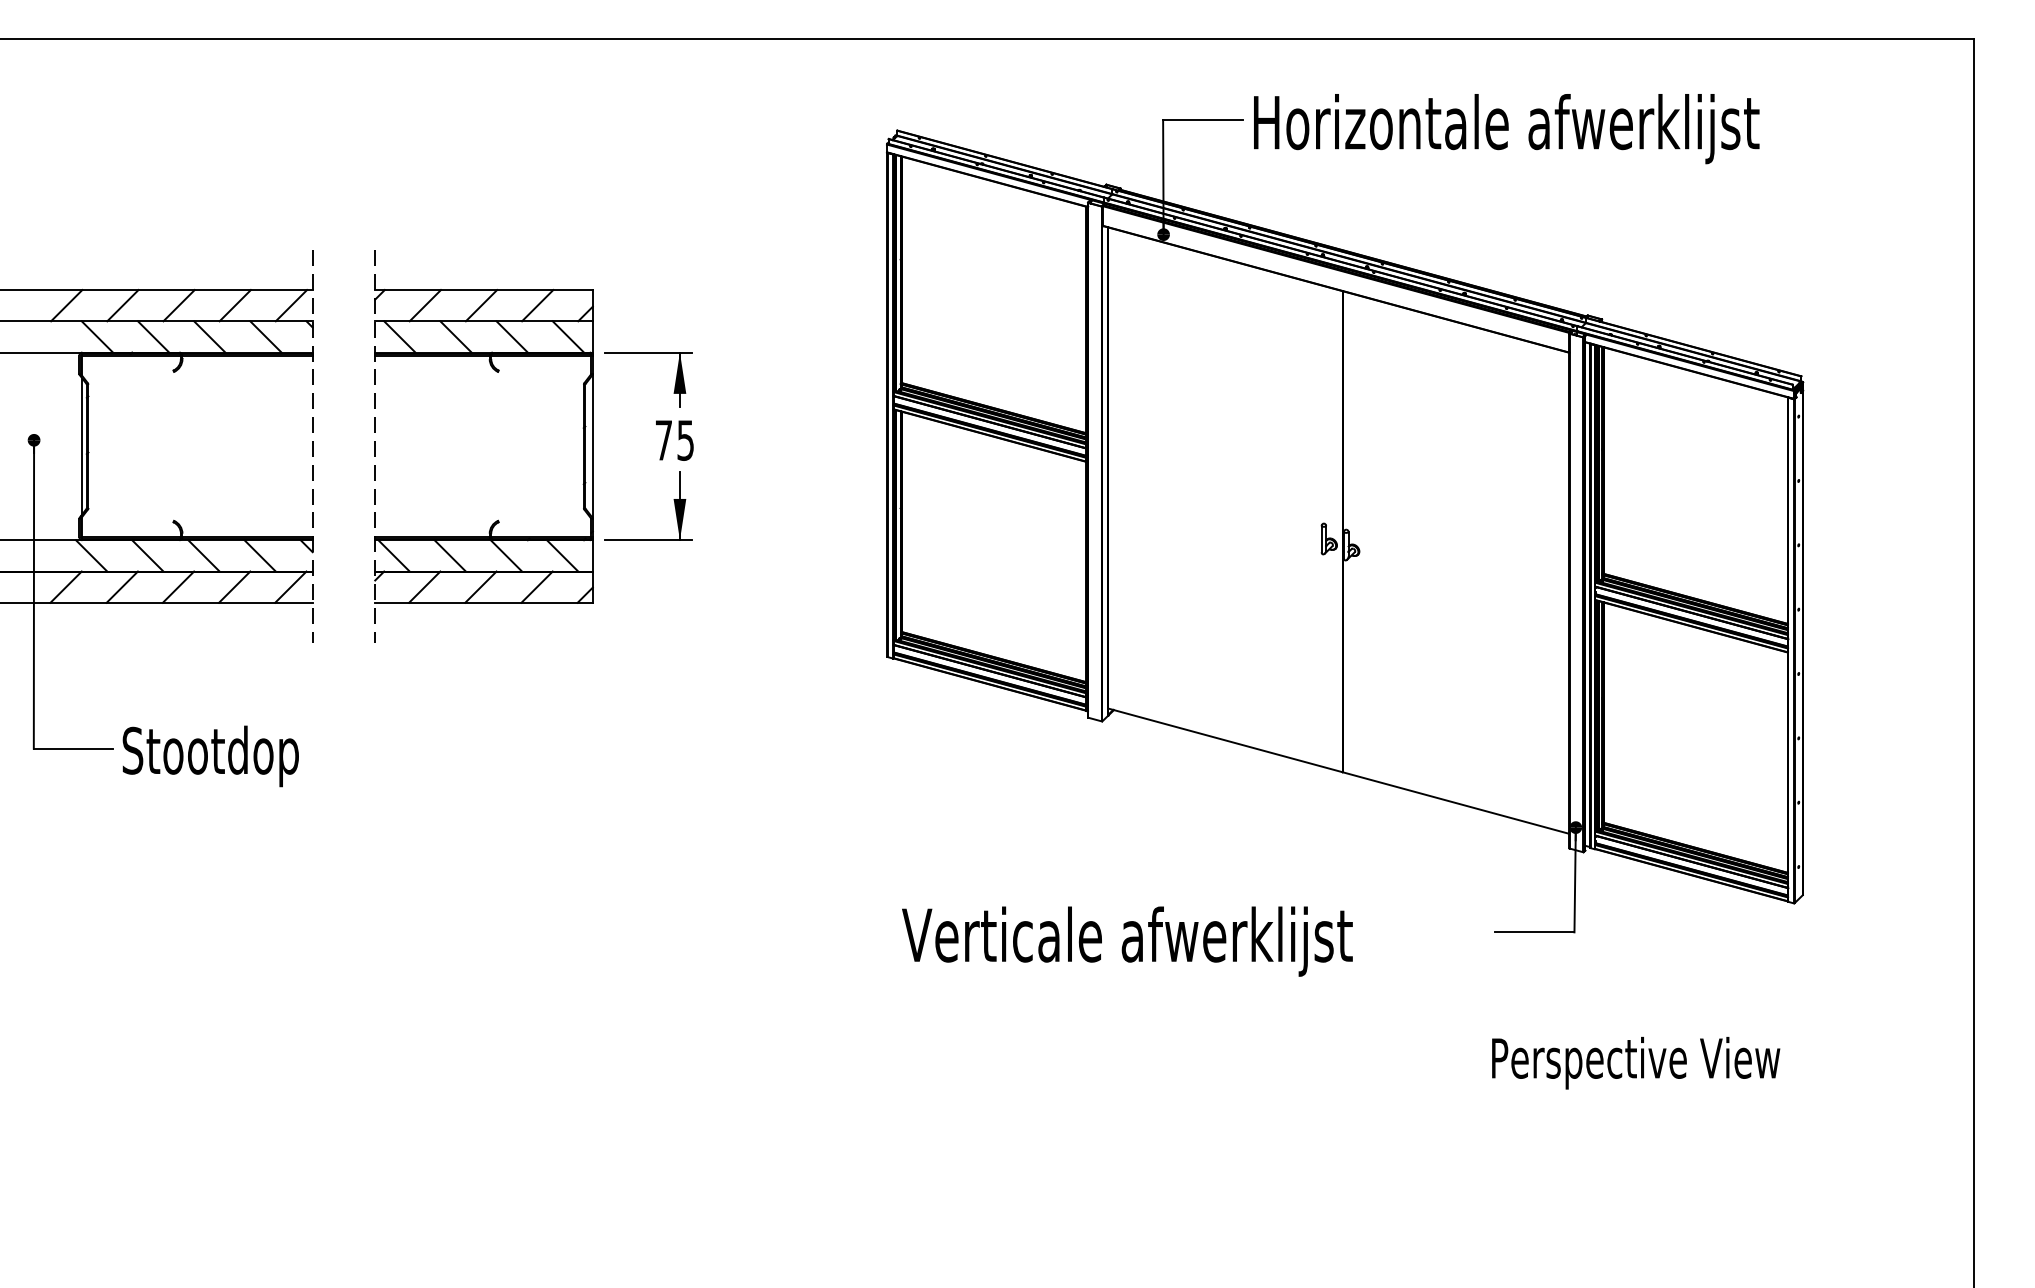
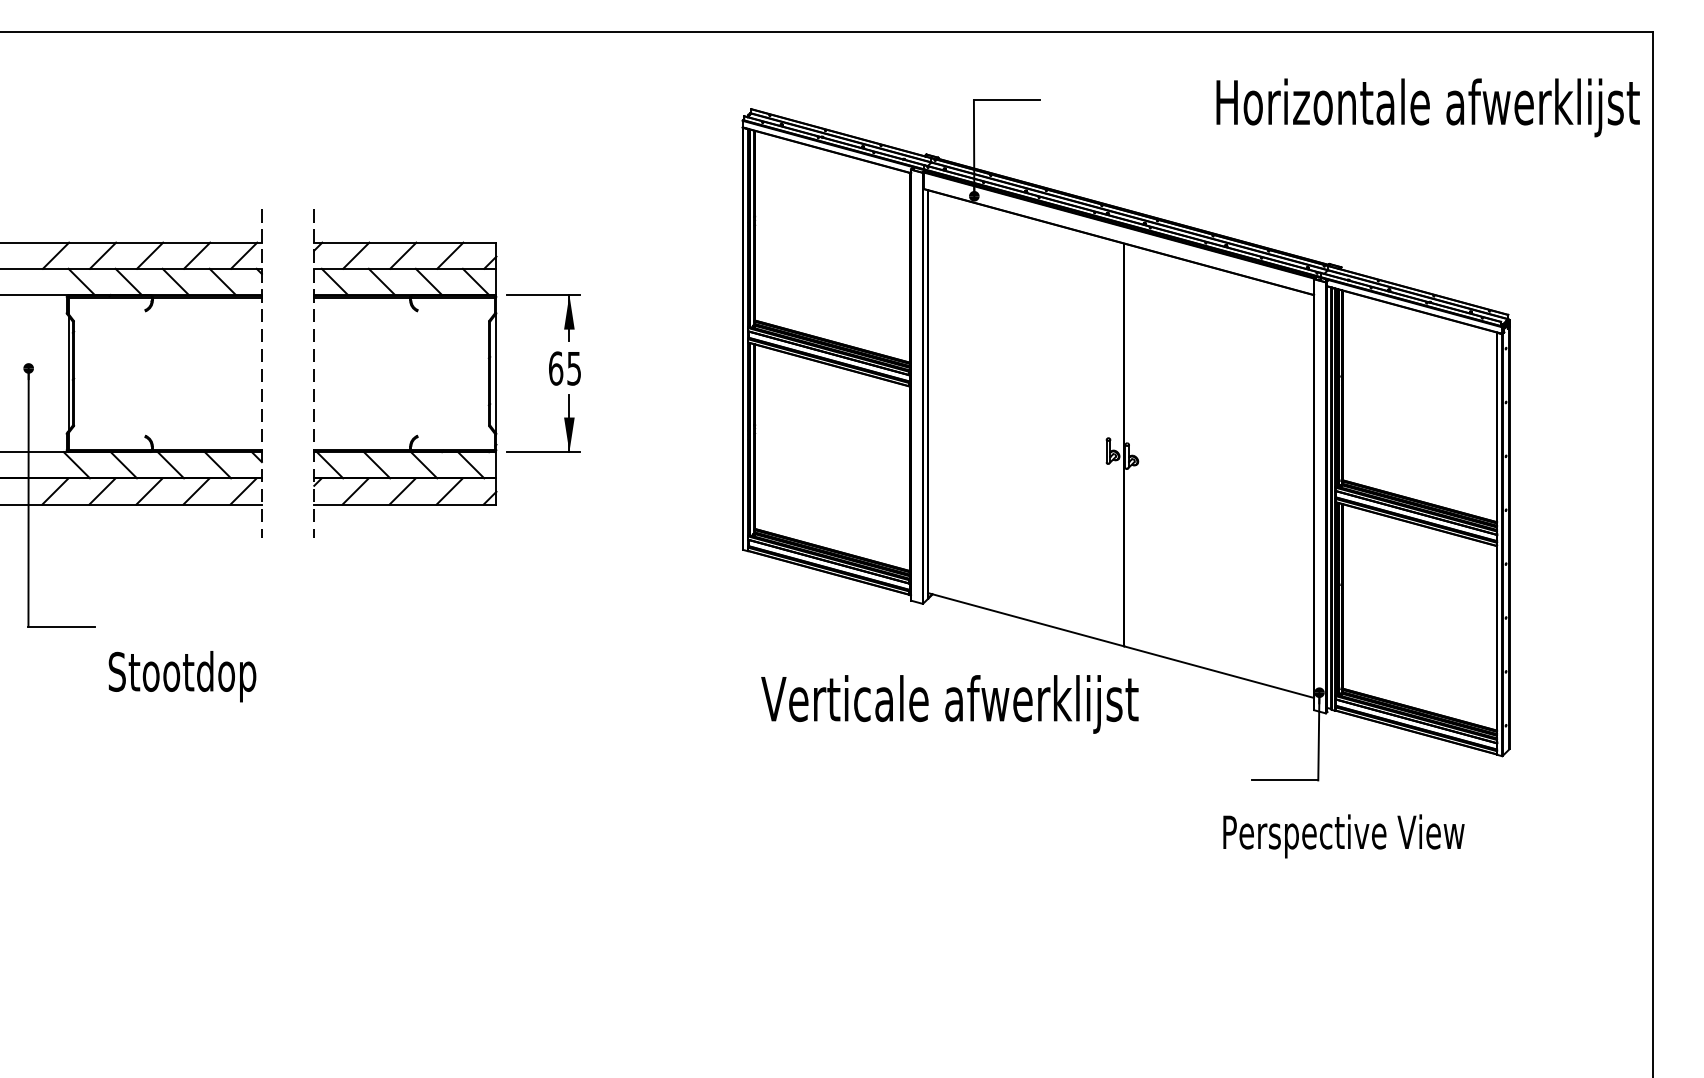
text: (1506, 129) -> (1427, 108), moved
text: (663, 440) -> (555, 368), 75 -> 65
text: (210, 756) -> (182, 676), moved
text: (1127, 941) -> (949, 704), moved
text: (1636, 1063) -> (1344, 836), moved

